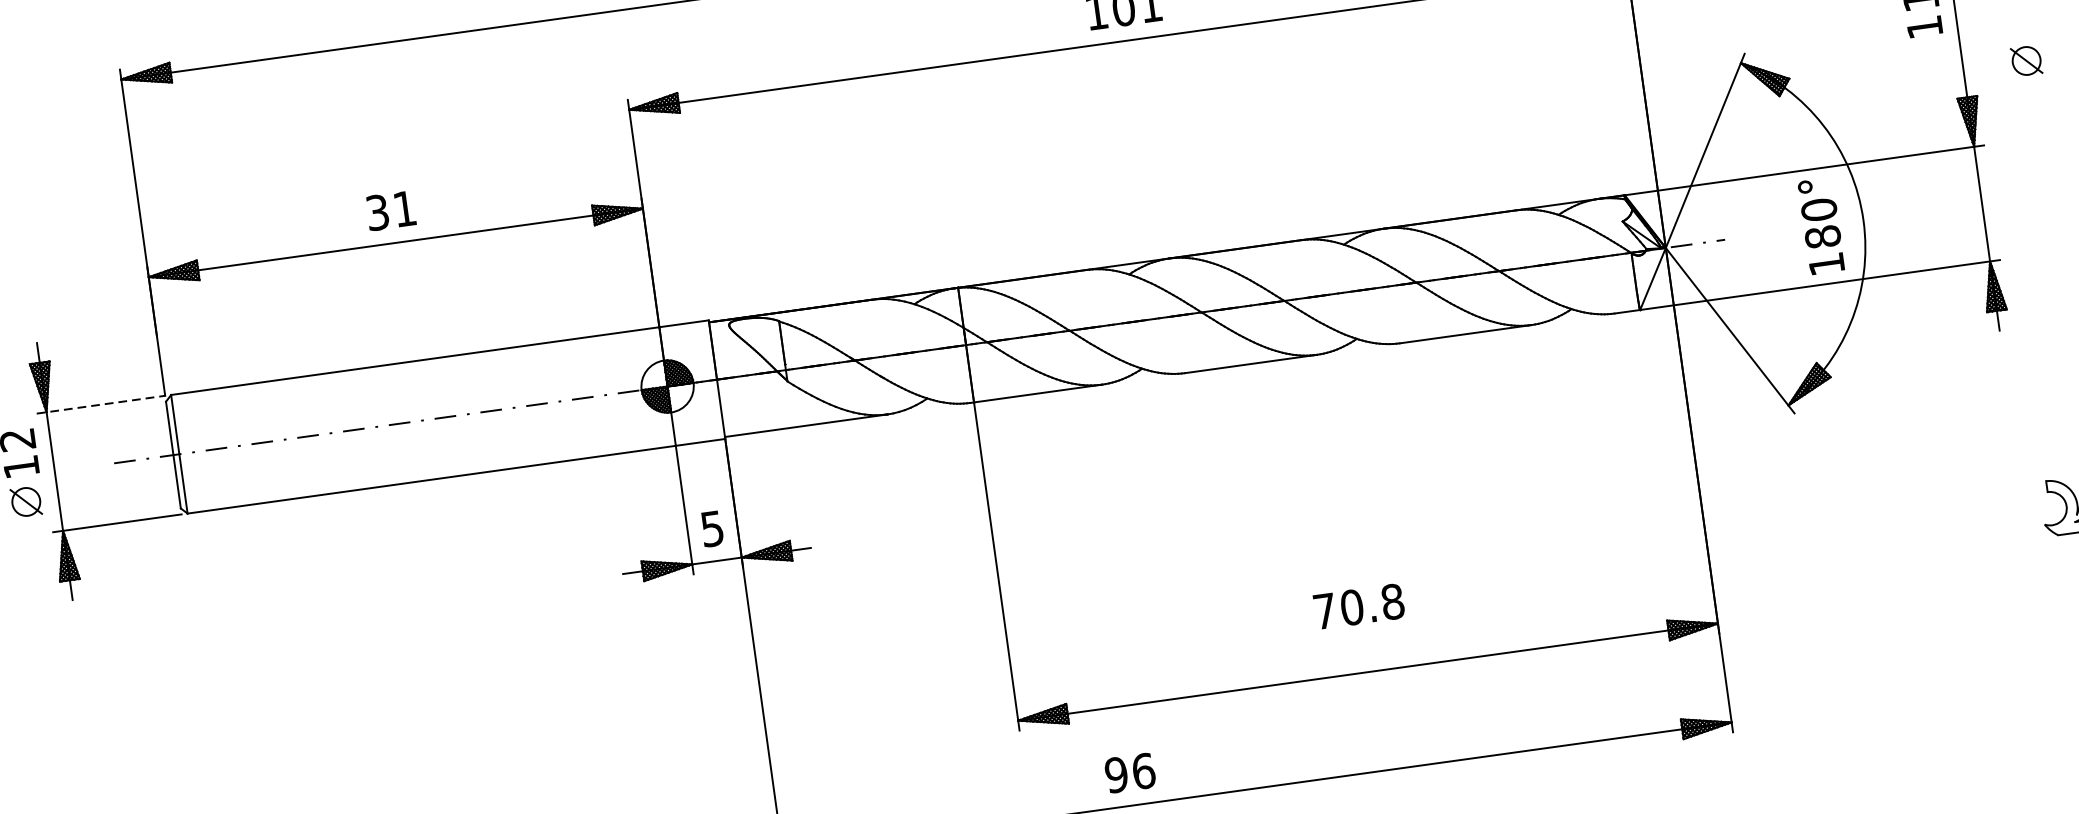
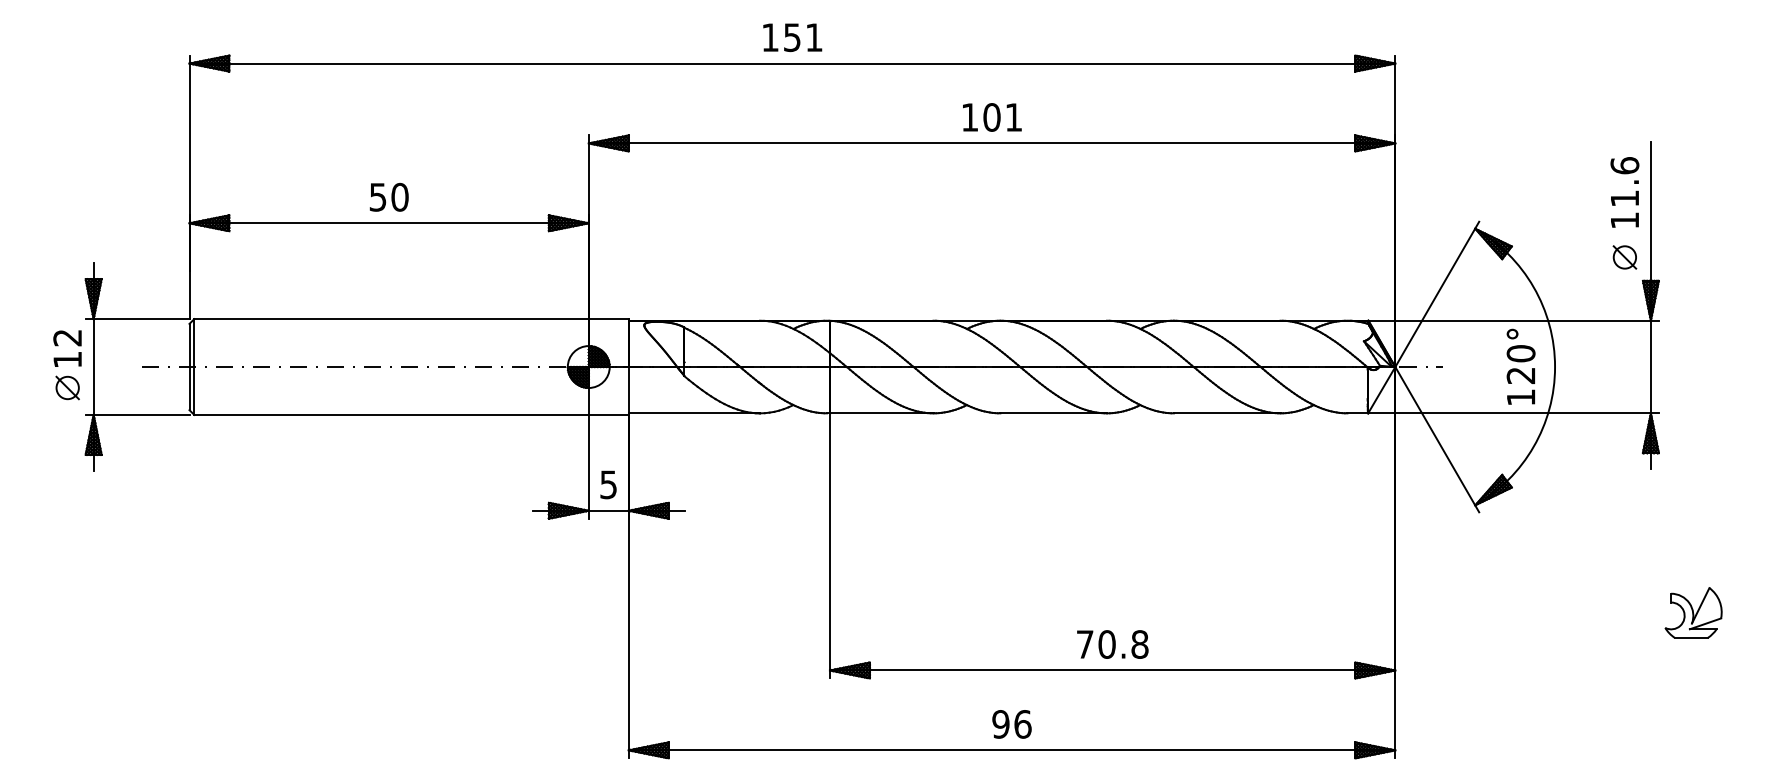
part: (2026, 61) -> (1624, 257), moved
text: (391, 209) -> (389, 196), 31 -> 50
text: (1822, 236) -> (1520, 375), 180° -> 120°
line: (100, 405) -> (137, 319), dashed -> solid
text: (1358, 606) -> (1112, 644), moved
text: (1129, 773) -> (1011, 724), moved

